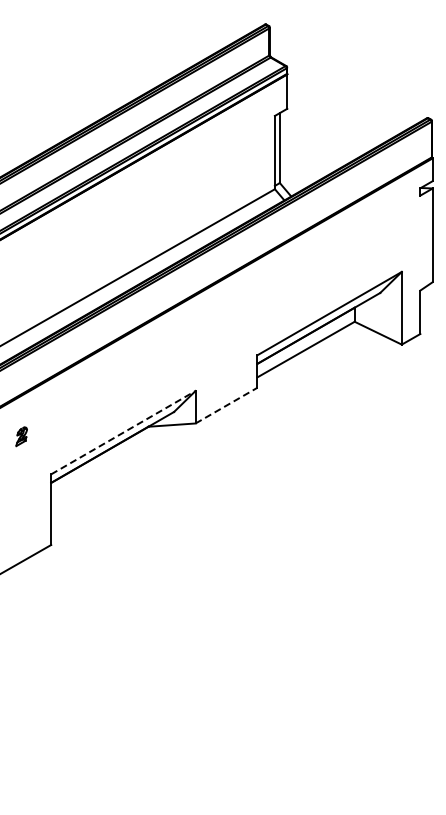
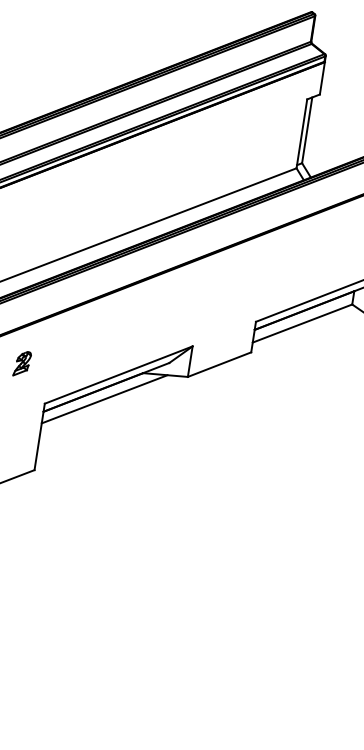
line: (226, 405) -> (219, 364), dashed -> solid
line: (123, 432) -> (118, 374), dashed -> solid
part: (21, 436) -> (22, 363), size x1.43
line: (112, 459) -> (104, 398), added

